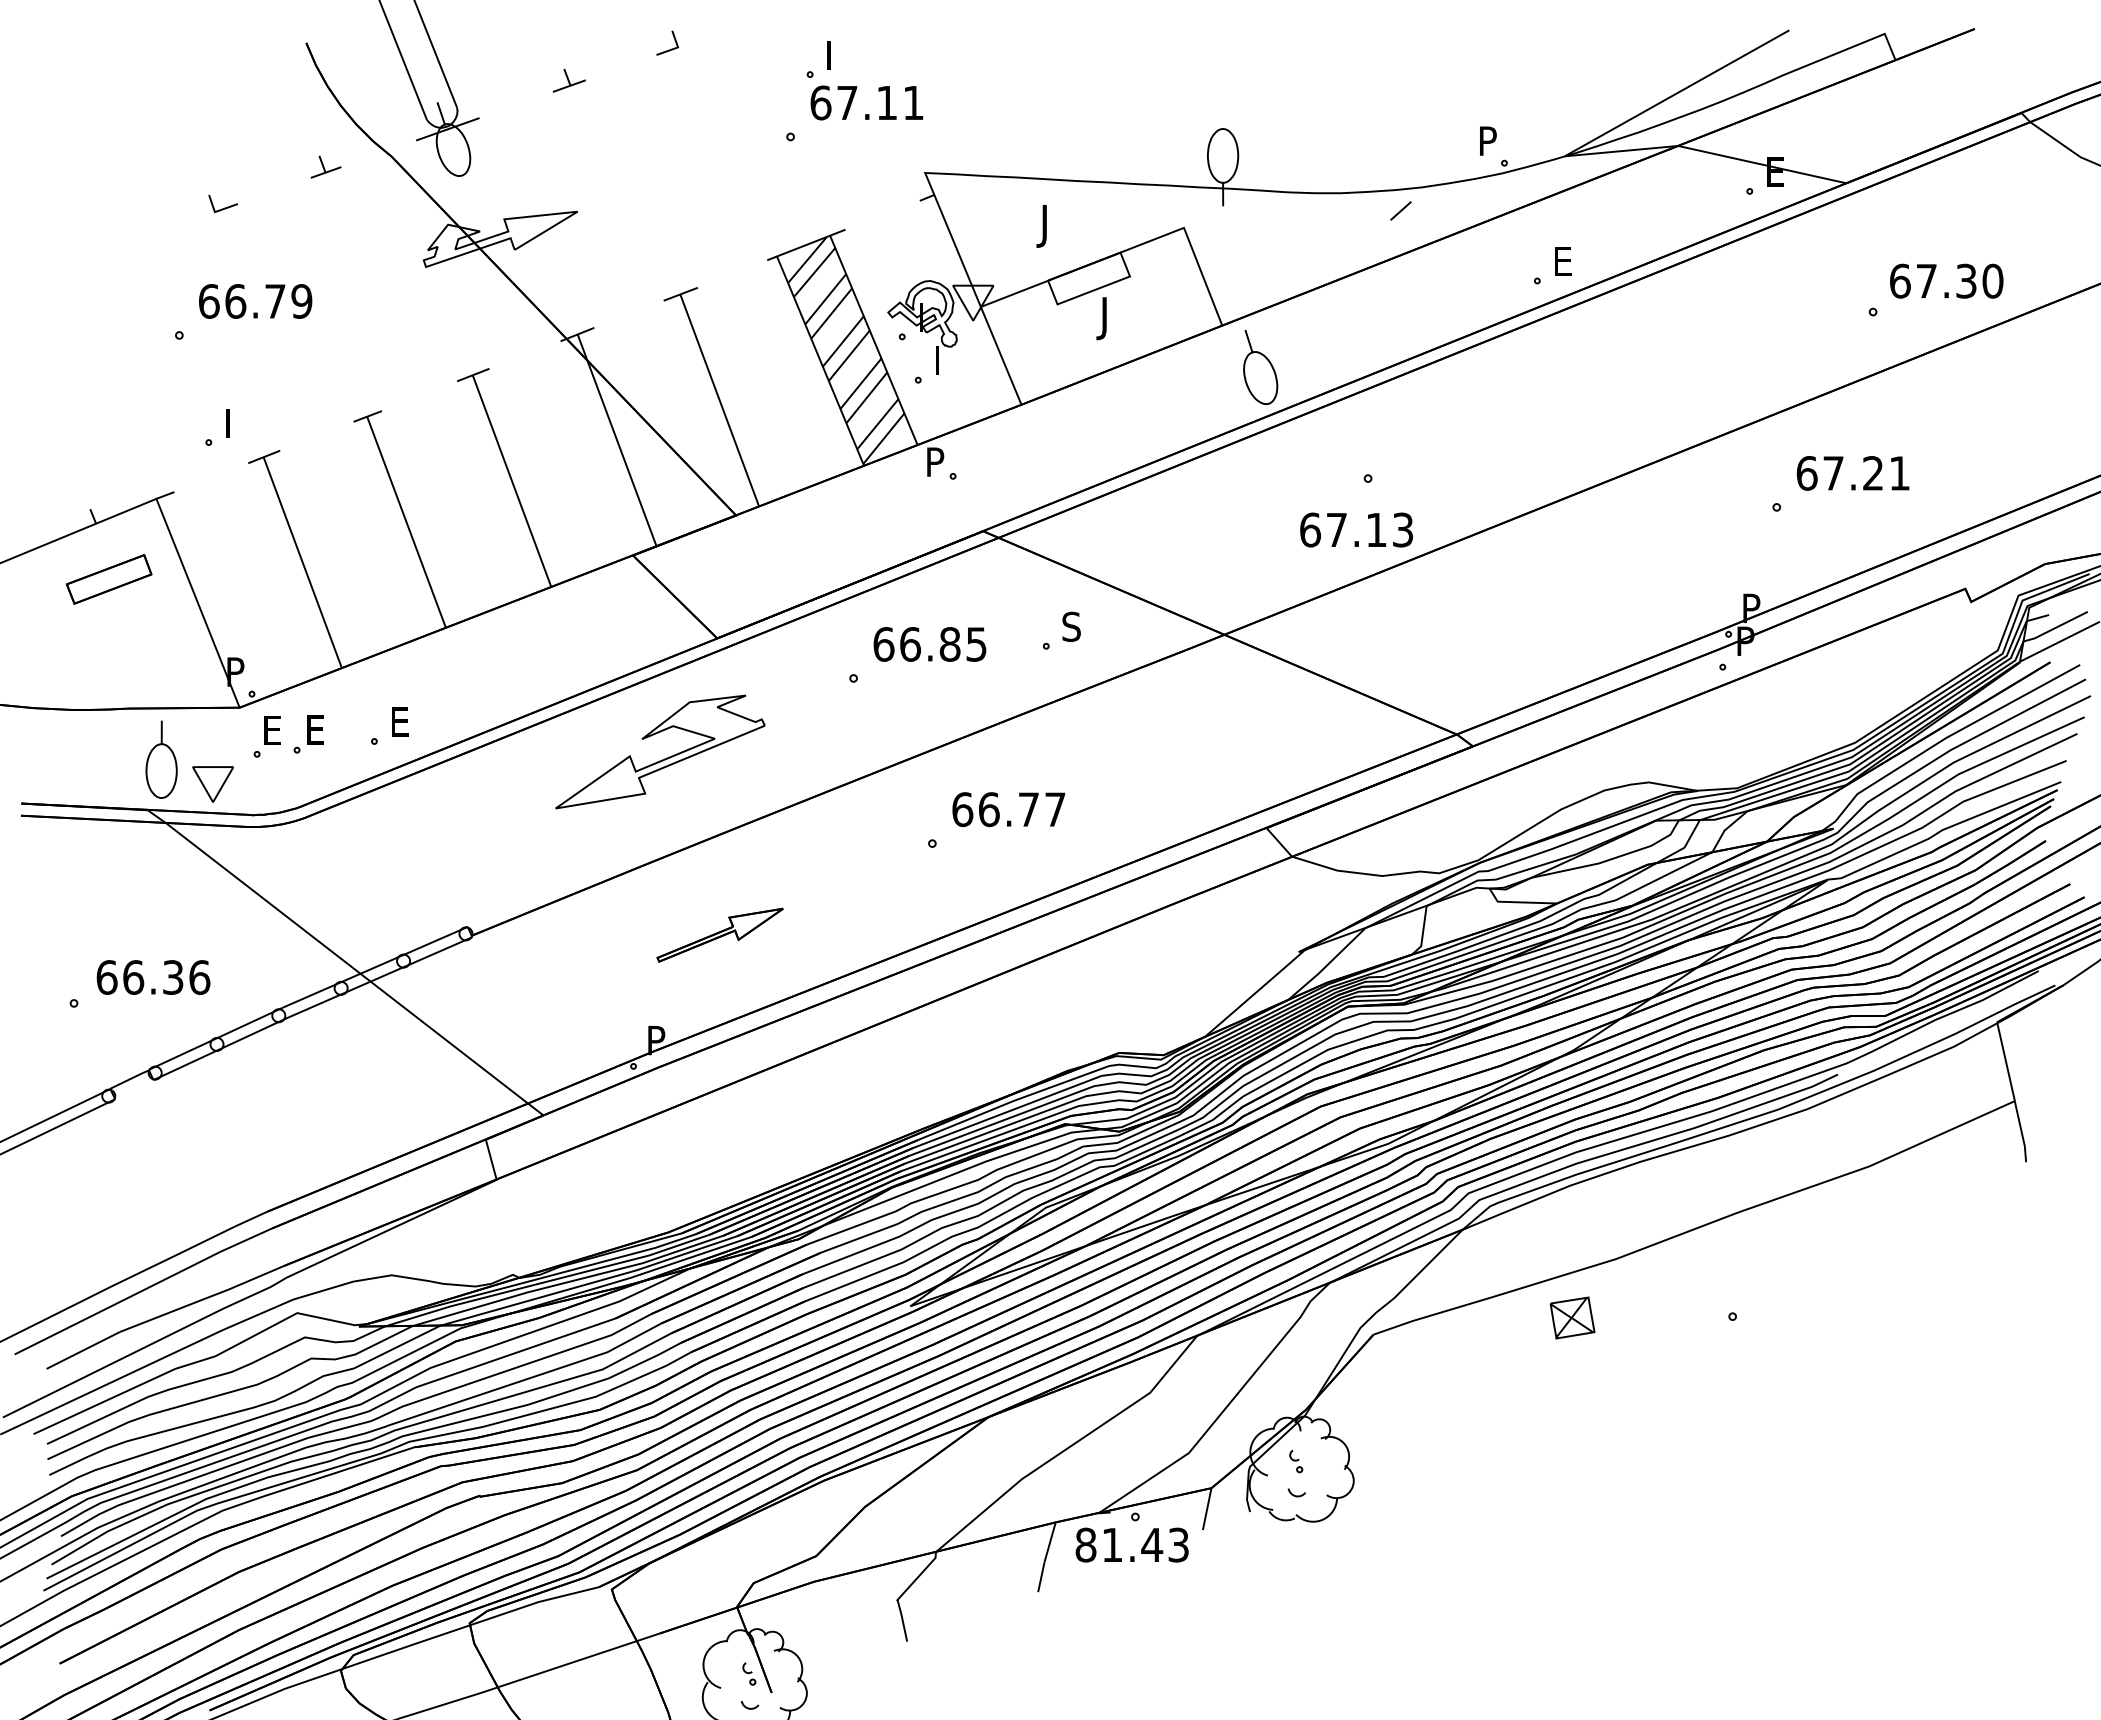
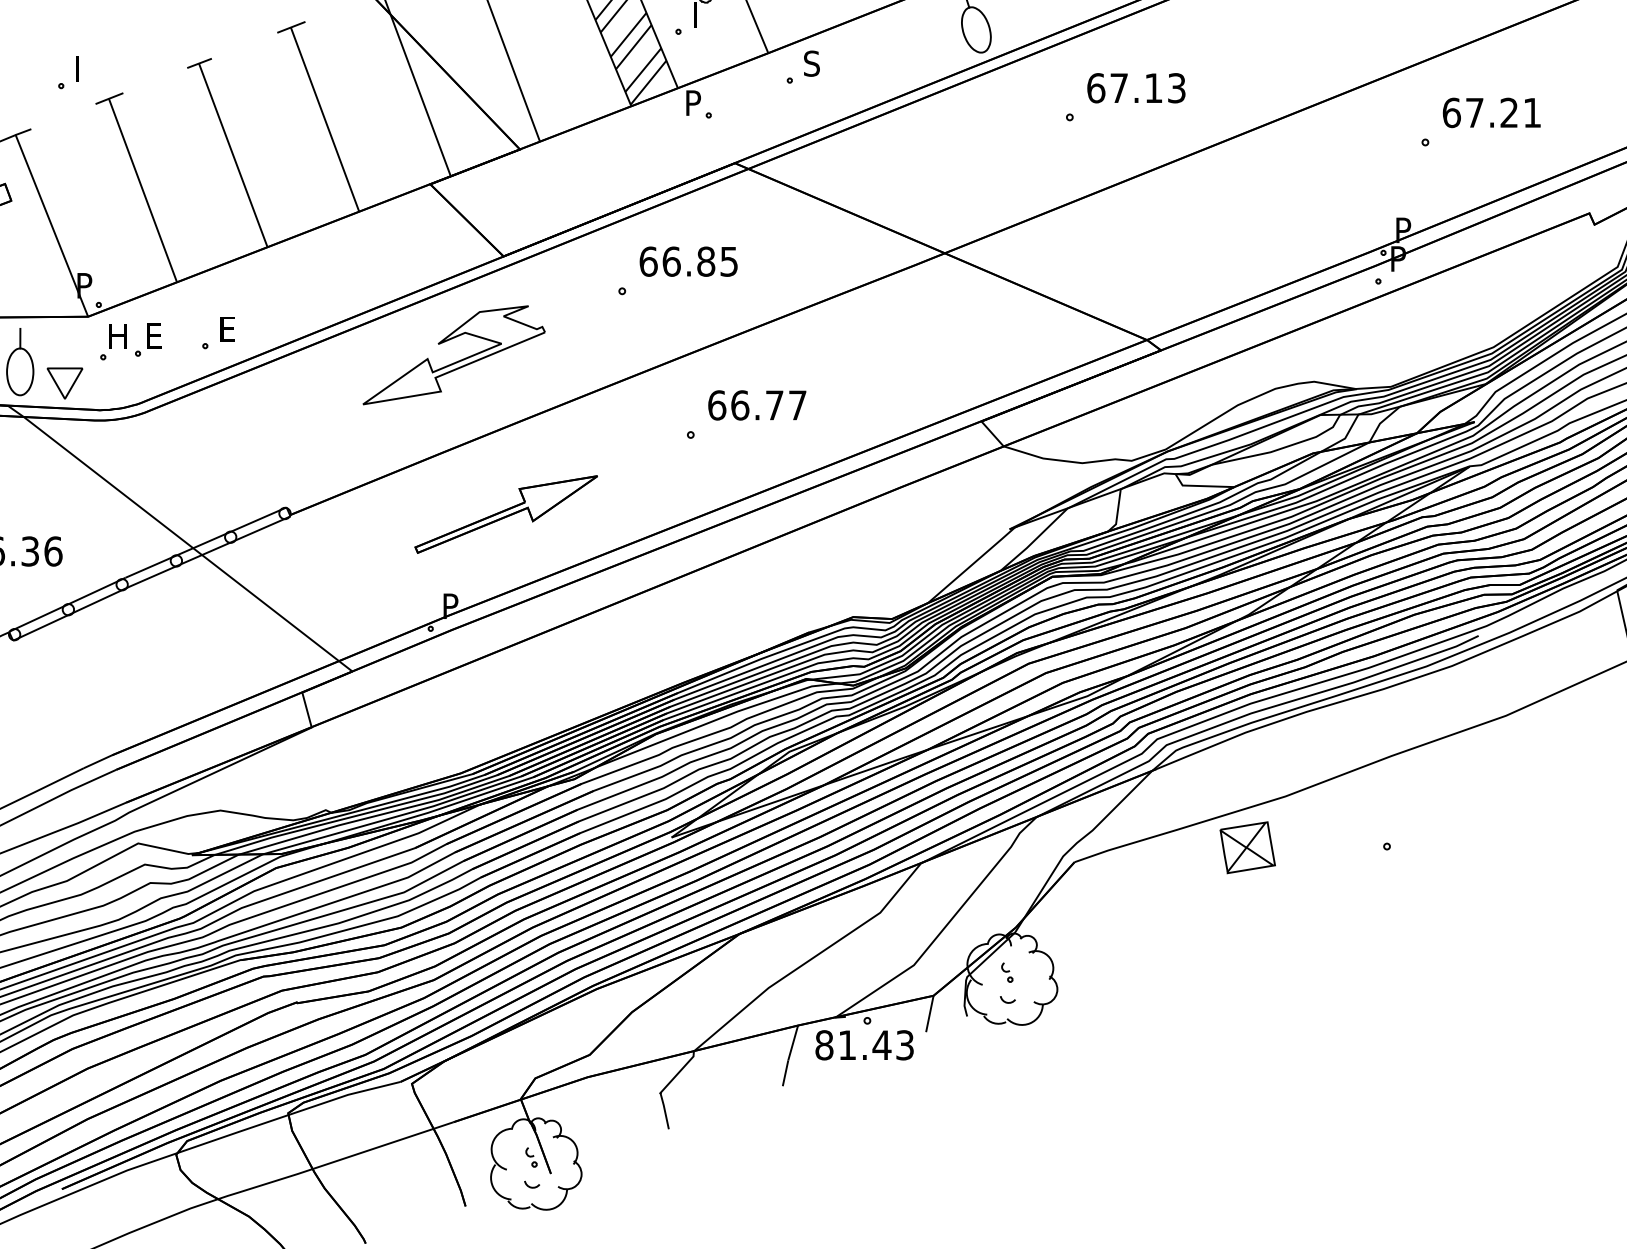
text: (1356, 529) -> (1136, 87), moved
part: (1061, 630) -> (803, 66), moved
text: (275, 730) -> (119, 336), E -> H
part: (719, 935) -> (505, 514), size x1.67
part: (1572, 1317) -> (1247, 847), size x1.43

